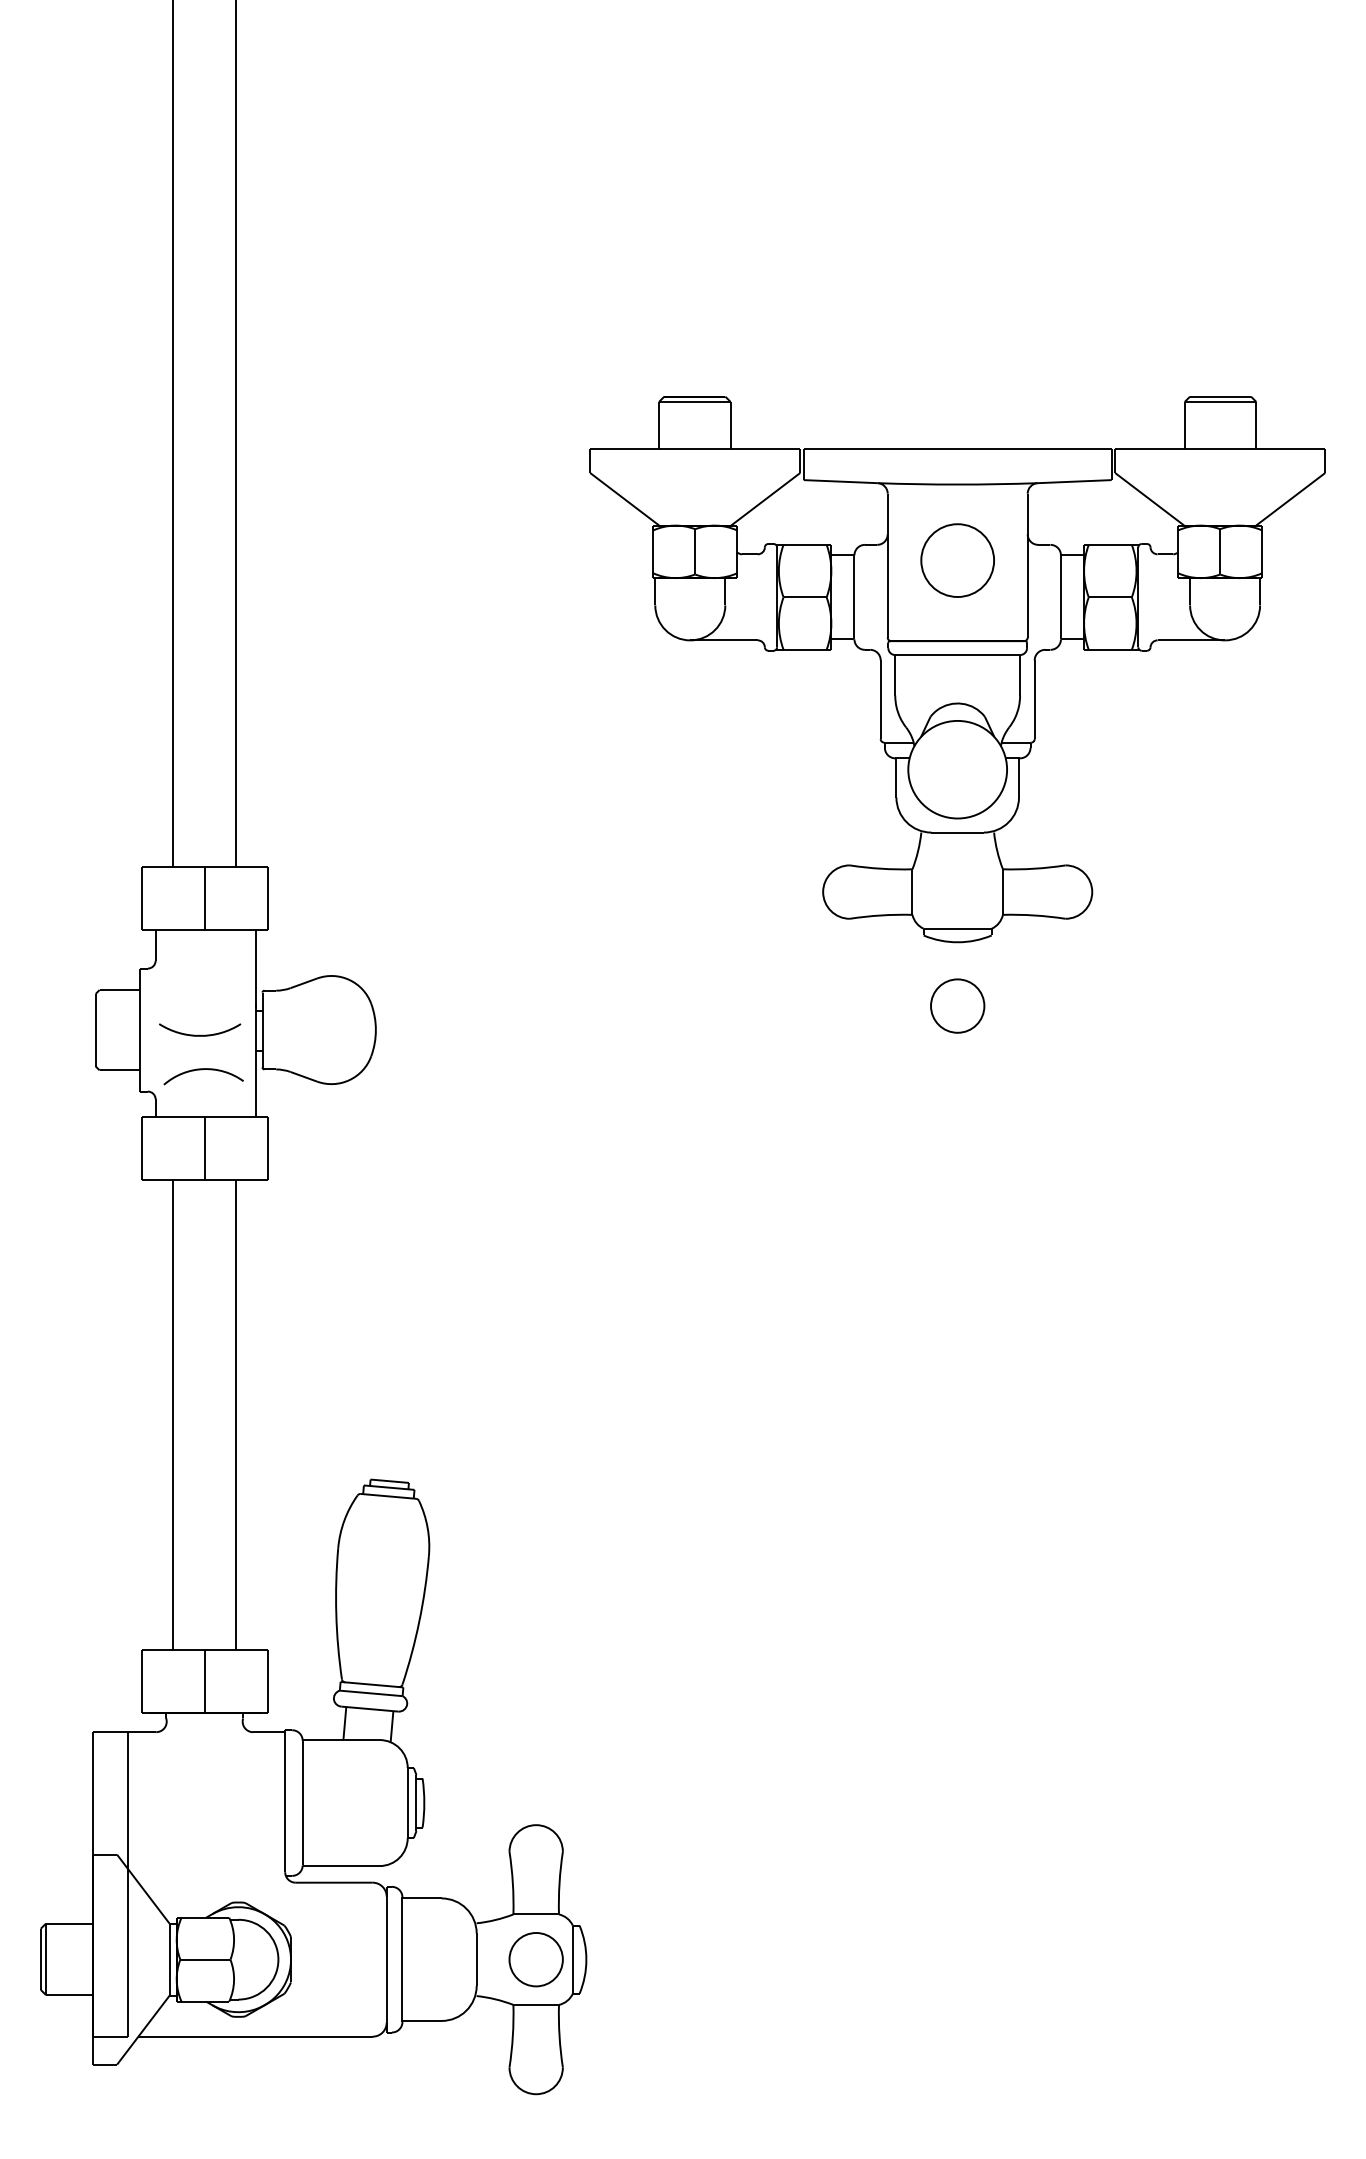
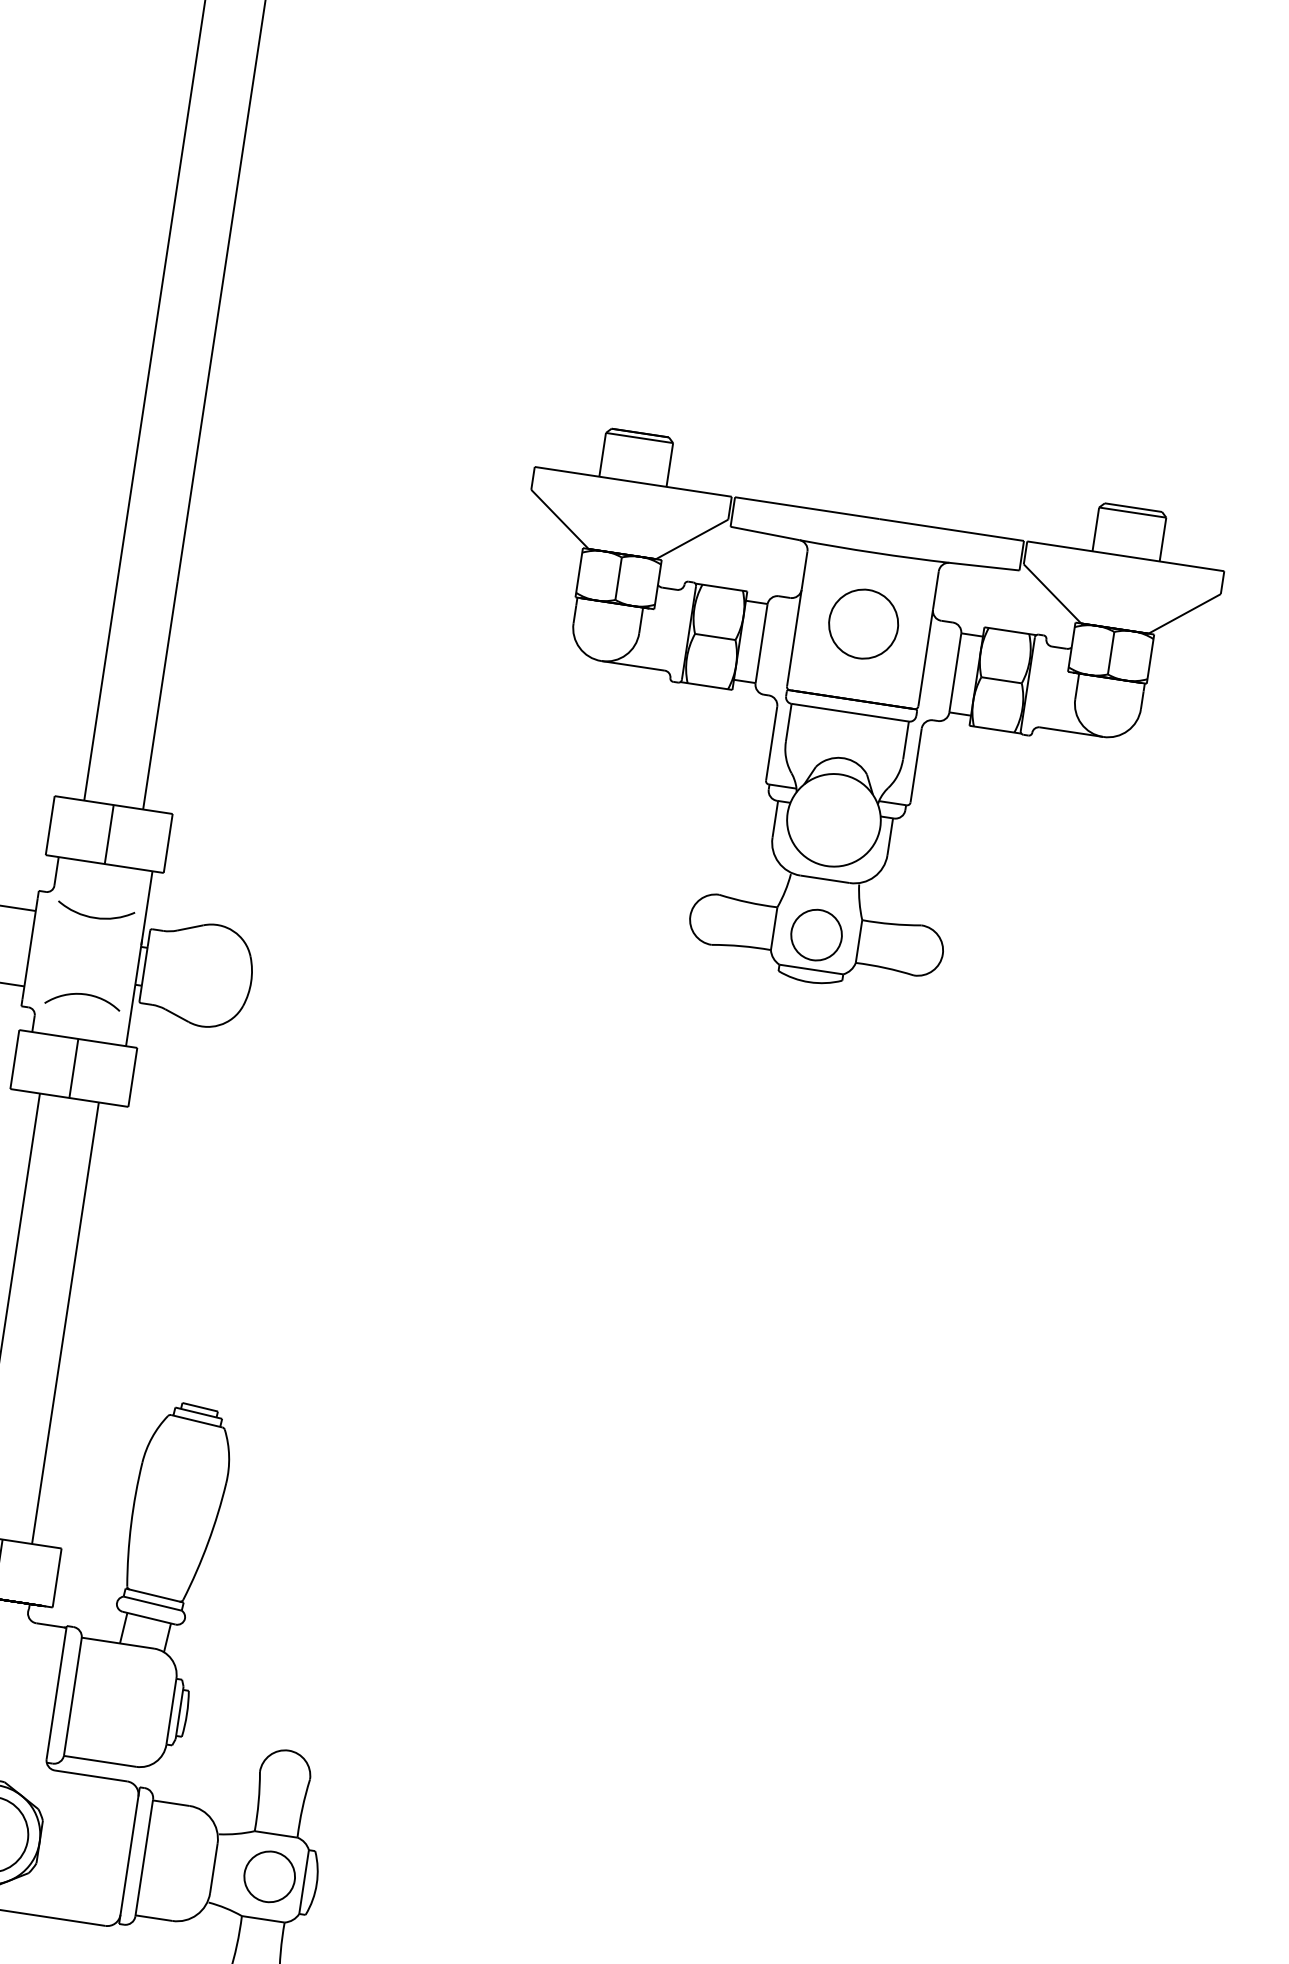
part: (957, 1005) -> (816, 934), moved
part: (200, 1029) -> (96, 912), moved

